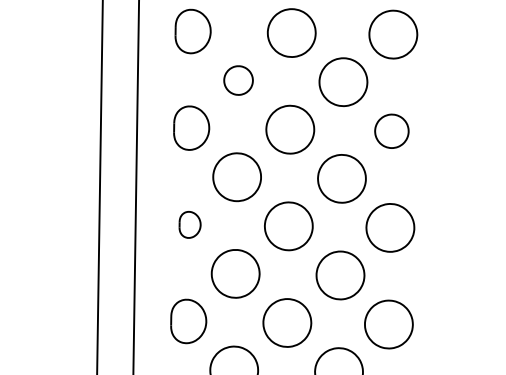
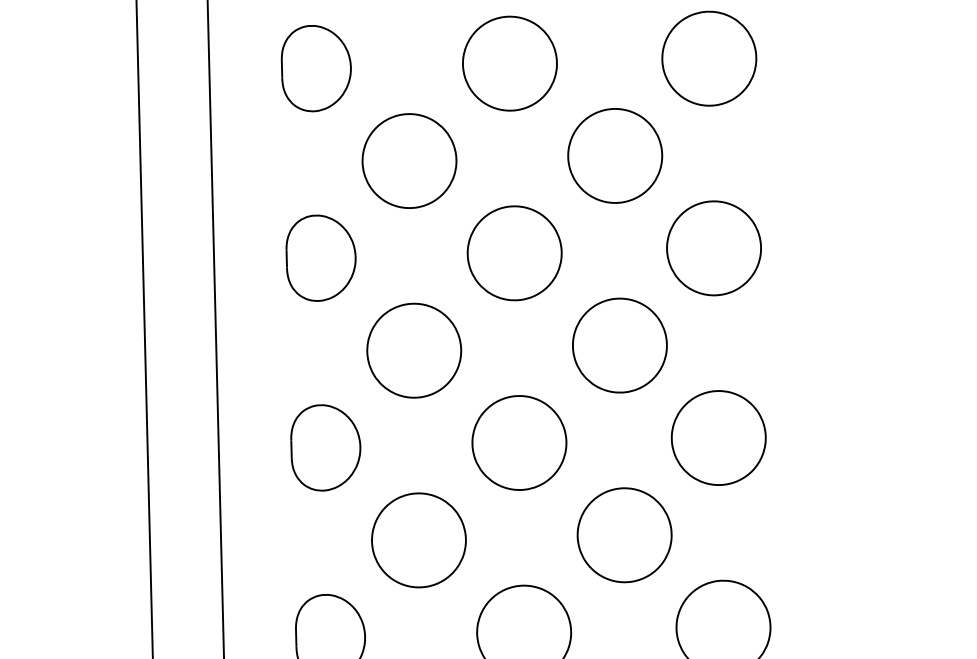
part: (238, 80) -> (409, 160), size x1.67
part: (391, 131) -> (713, 248), size x1.43
part: (189, 224) -> (324, 447), size x1.67

